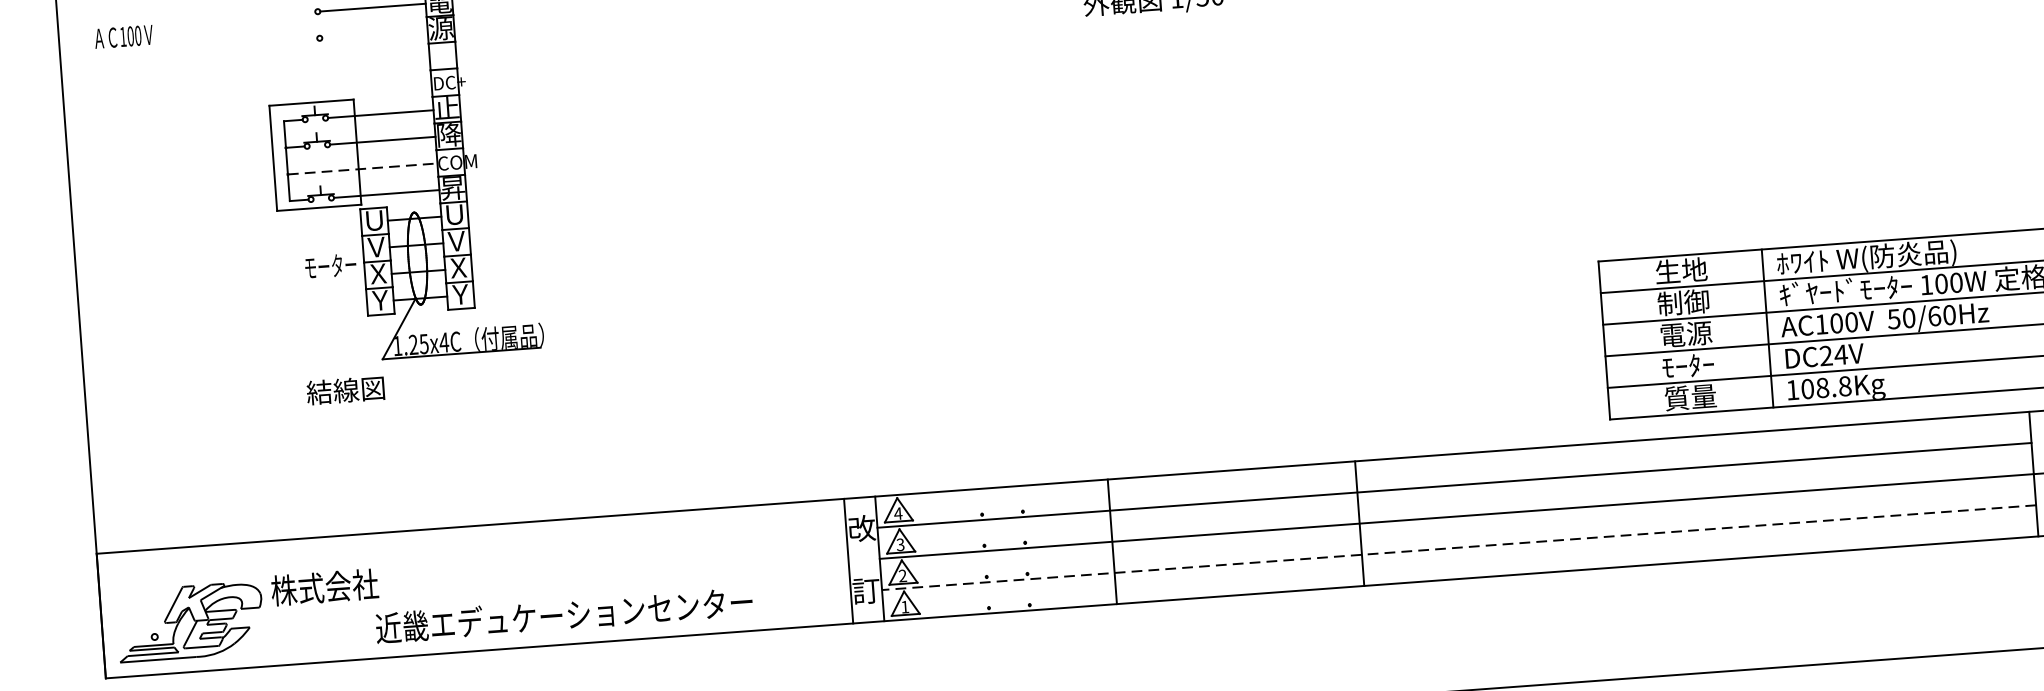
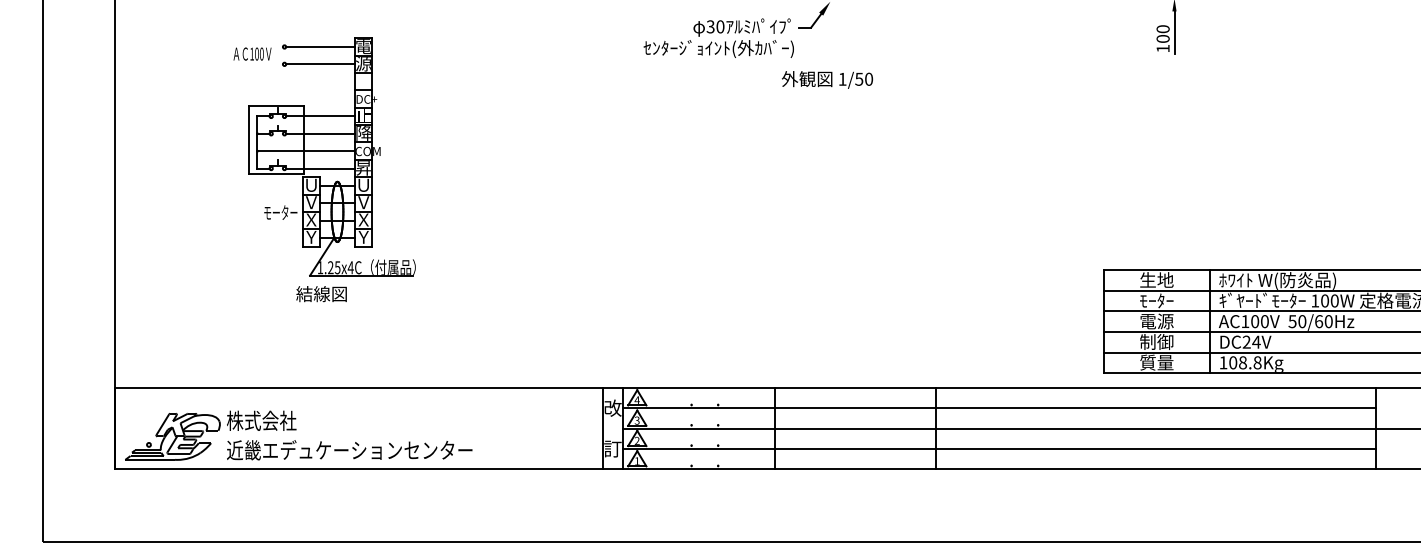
line: (374, 34) -> (320, 64), added
text: (123, 35) -> (252, 53), moved
line: (363, 169) -> (306, 151), dashed -> solid
text: (1683, 302) -> (1156, 300), 制御 -> ﾓｰﾀｰ
text: (1687, 365) -> (1156, 341), ﾓｰﾀｰ -> 制御
text: (345, 391) -> (321, 294), moved
line: (1457, 548) -> (998, 449), dashed -> solid
text: (563, 615) -> (349, 450), moved

